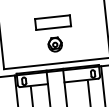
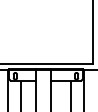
part: (54, 33) -> (46, 37), removed

